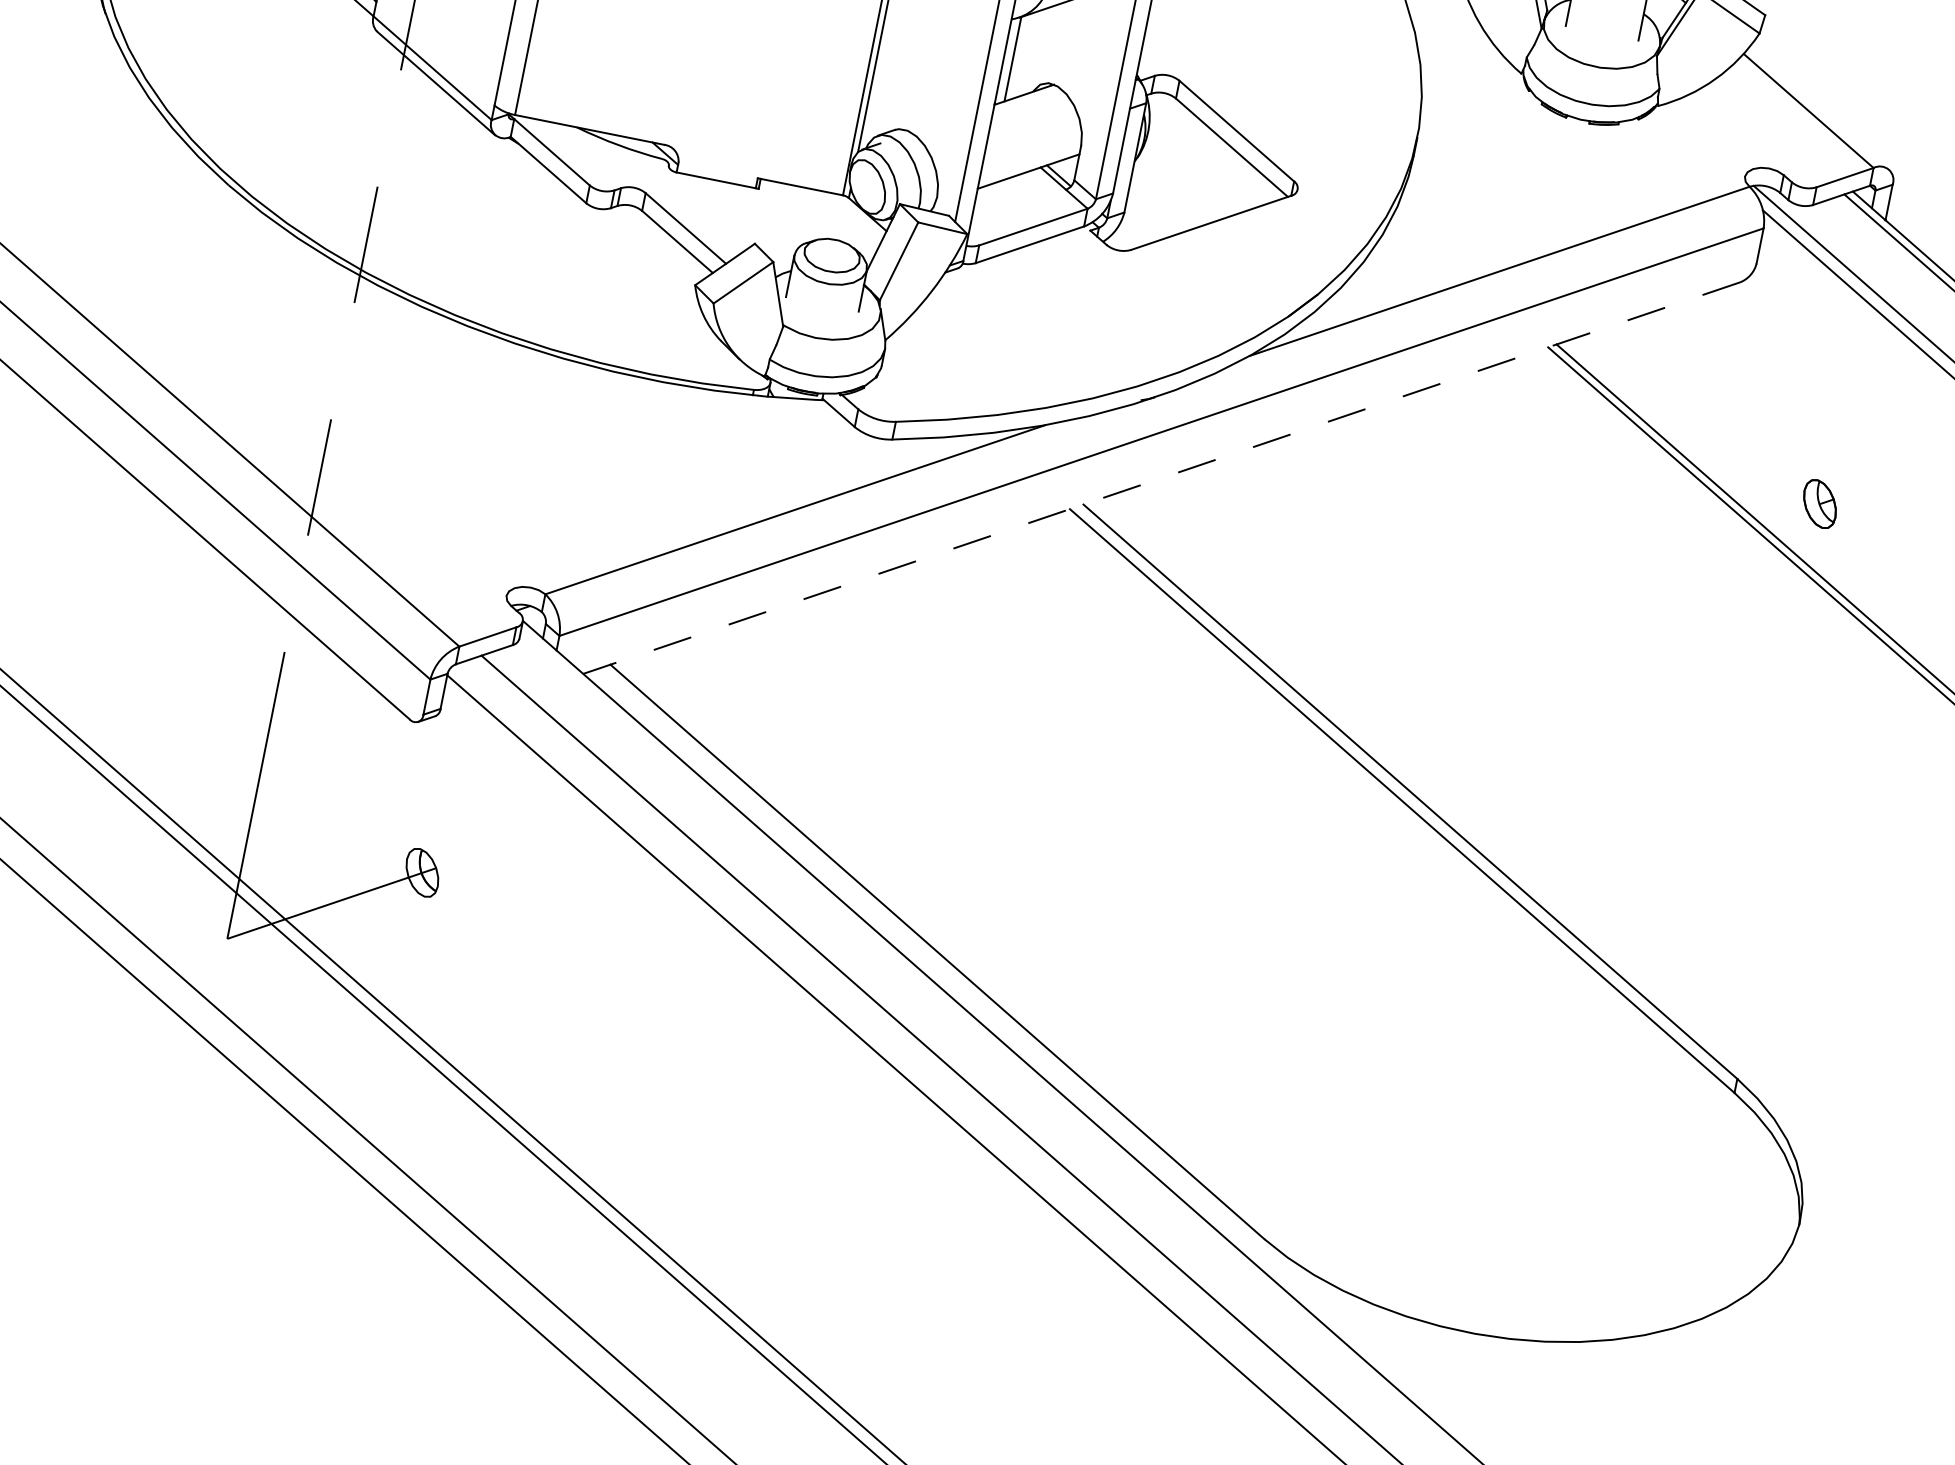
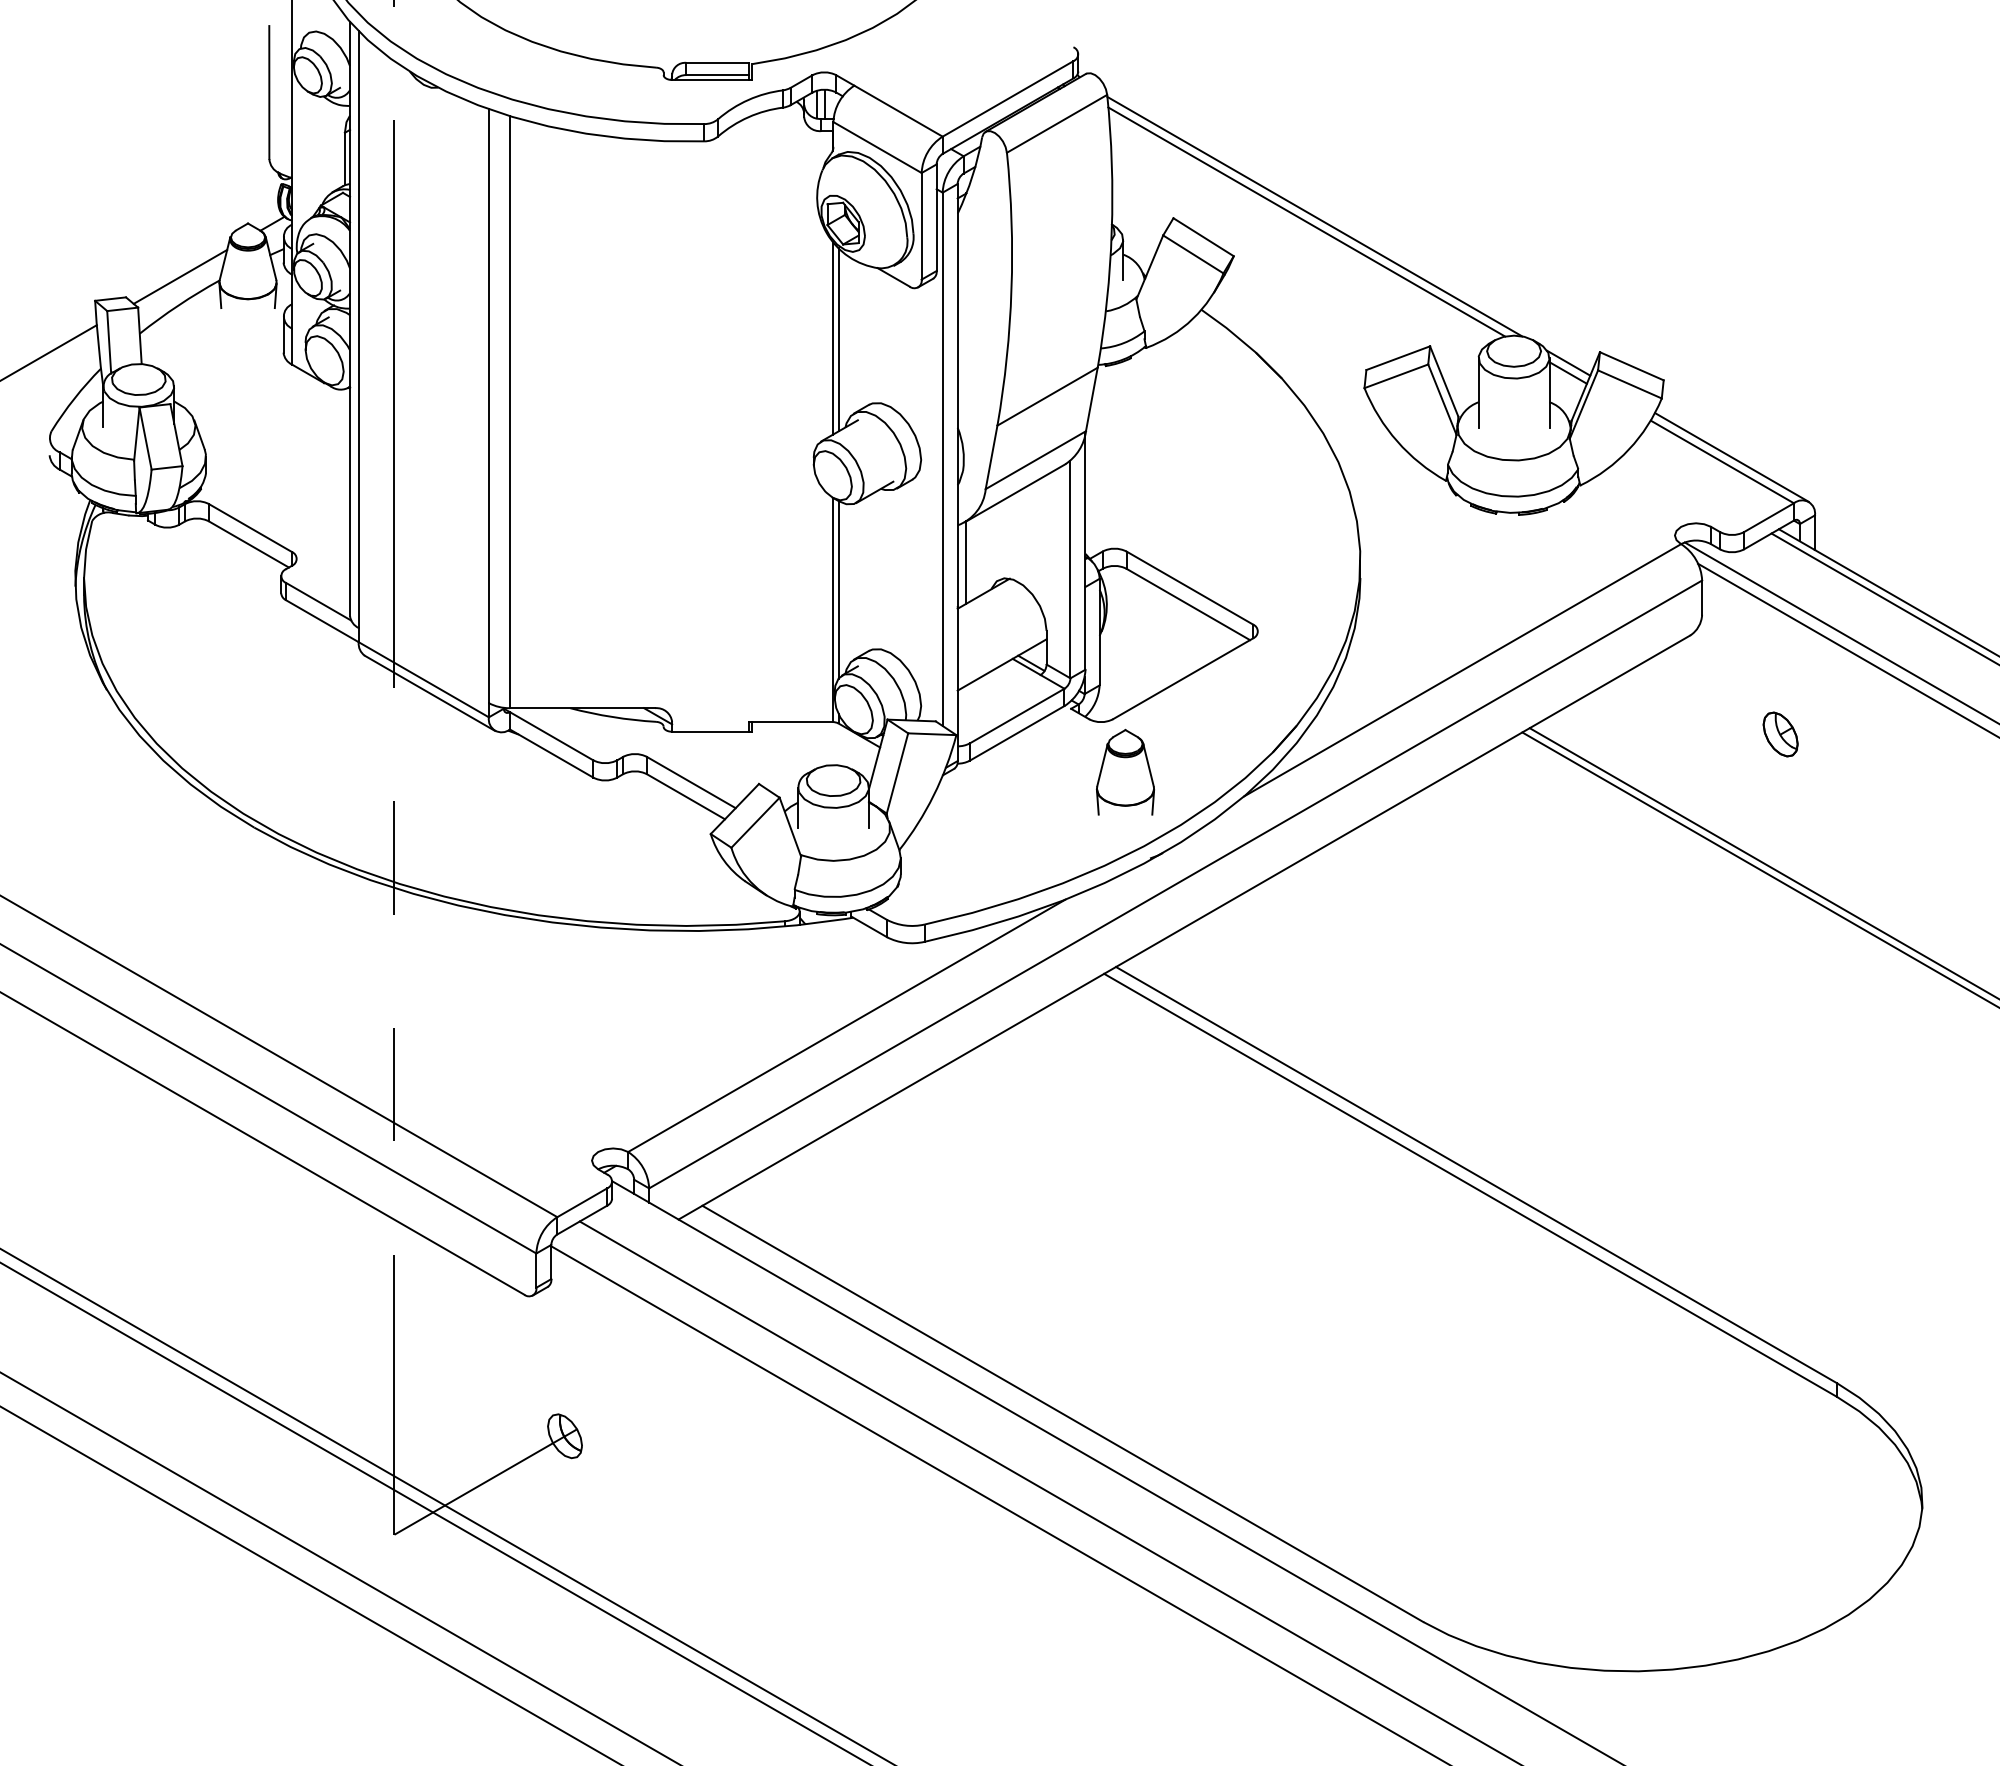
line: (1818, 108) -> (1731, 457), added
part: (1133, 306) -> (1125, 771), added
line: (1161, 478) -> (1184, 927), dashed -> solid
part: (1819, 504) -> (1780, 734), moved

